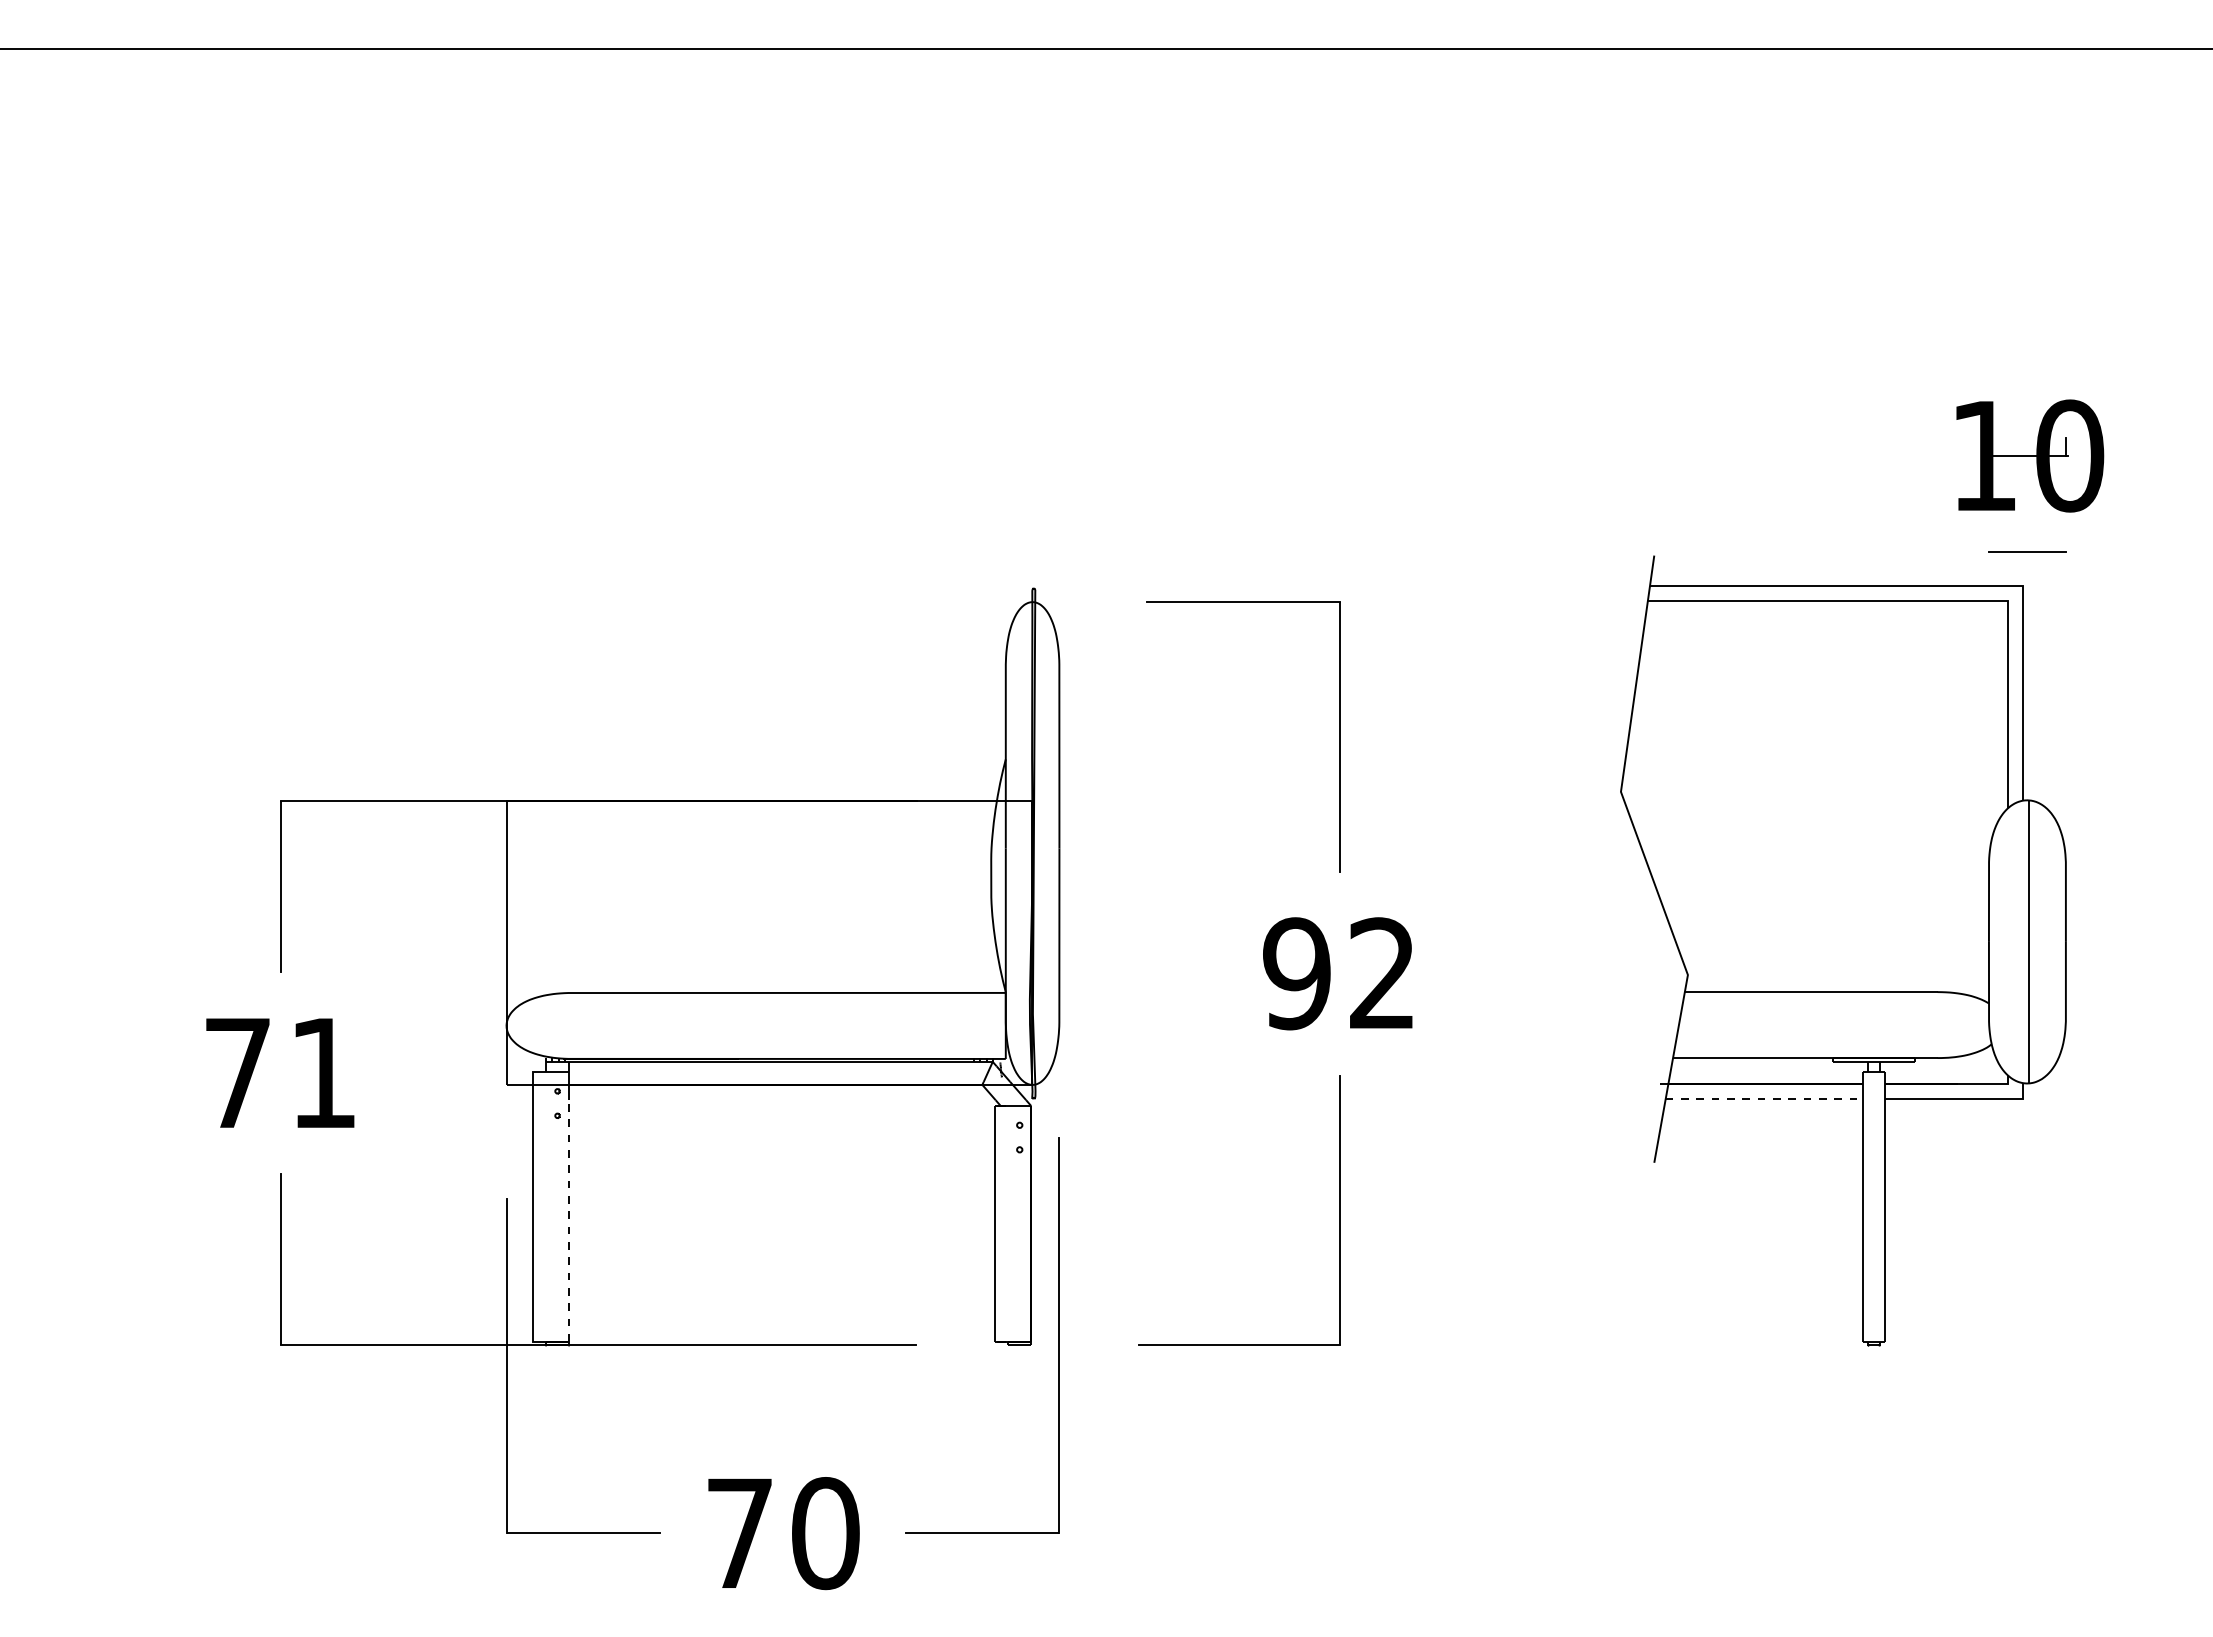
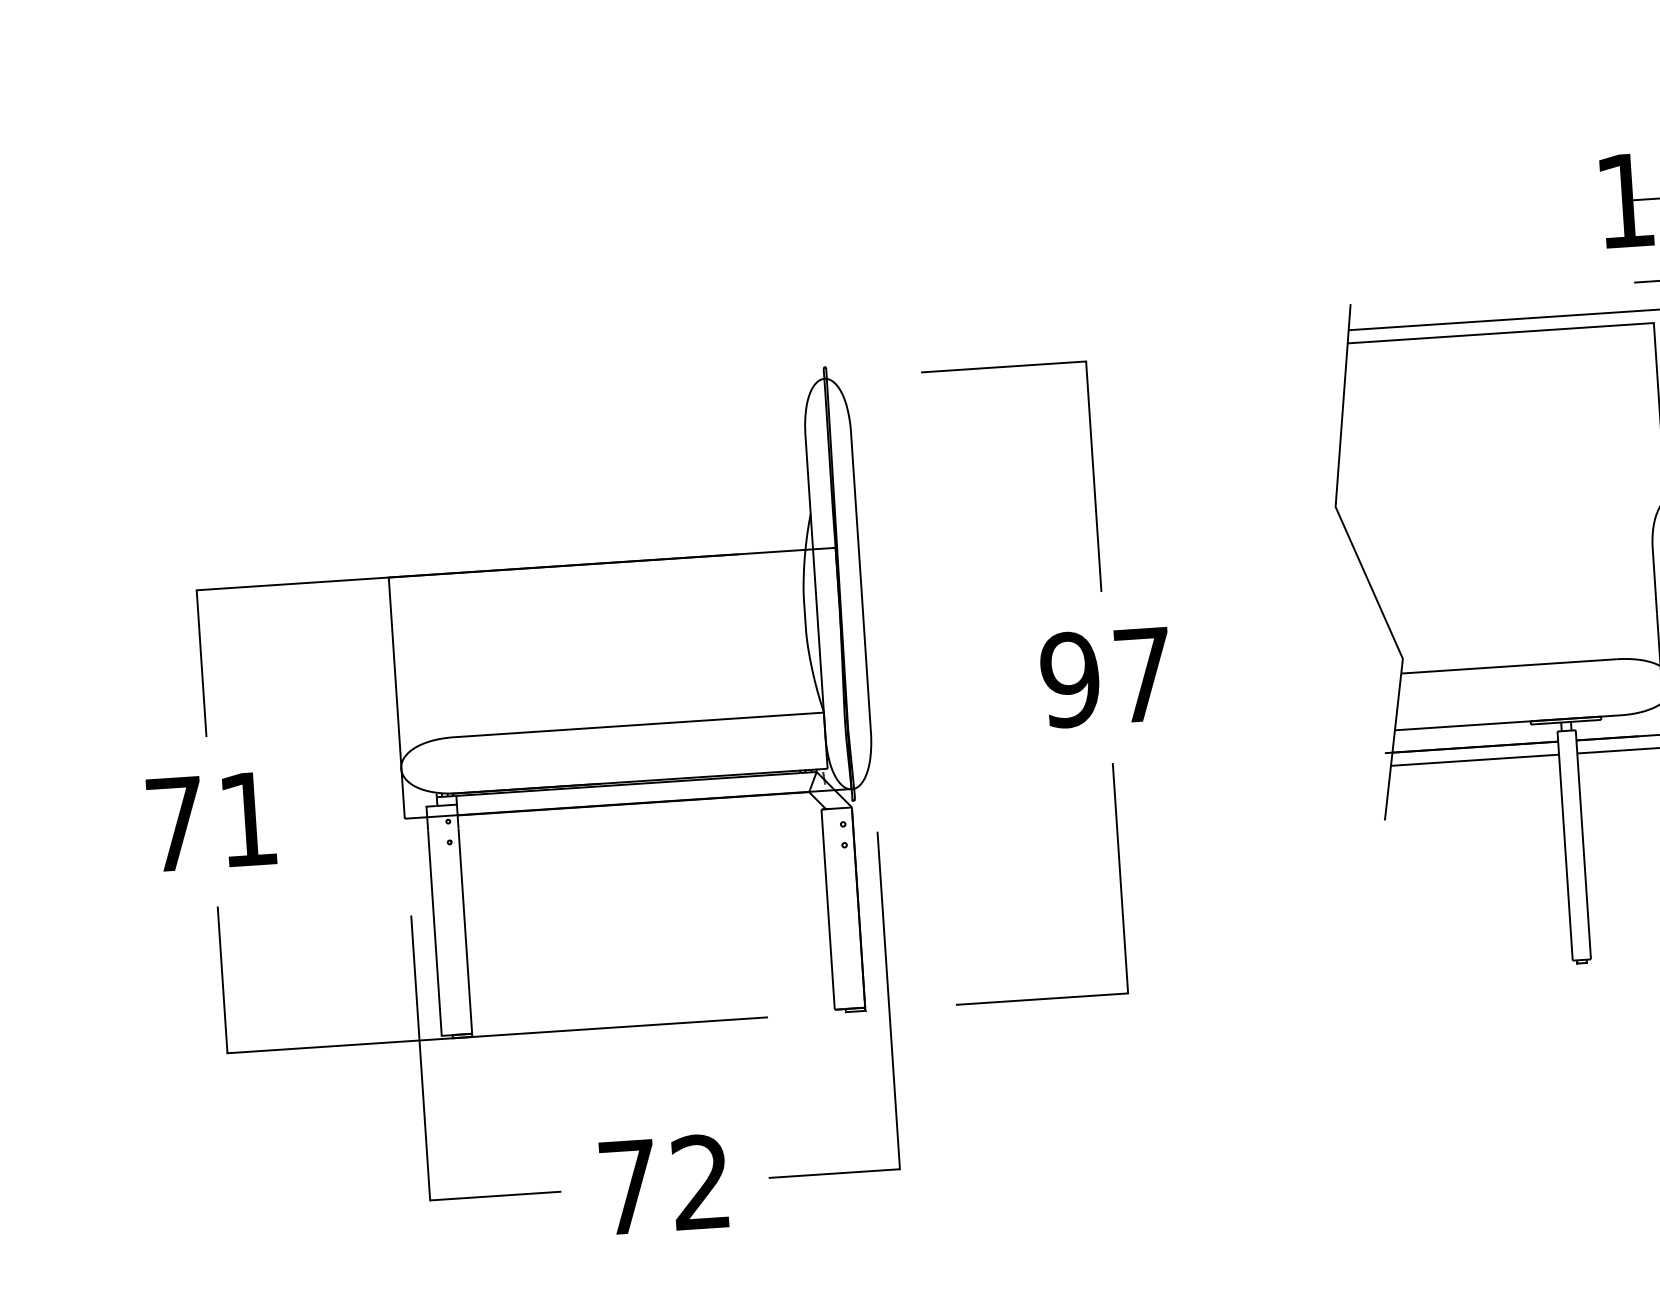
text: (1382, 972) -> (1143, 673), 92 -> 97
line: (1764, 1099) -> (1475, 760), dashed -> solid
line: (569, 1220) -> (465, 930), dashed -> solid
text: (825, 1533) -> (701, 1182), 70 -> 72

